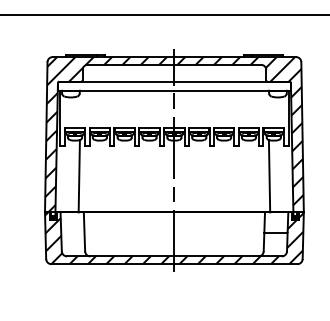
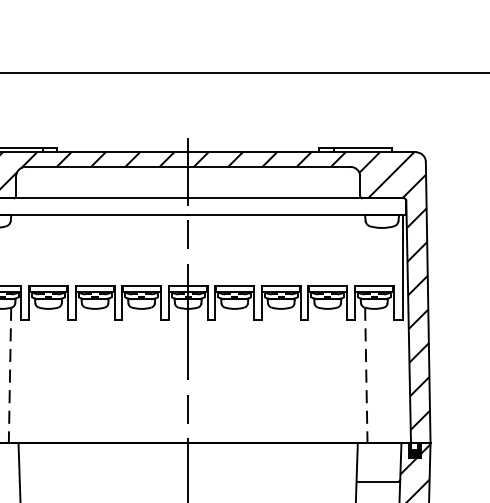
line: (79, 176) -> (10, 375), solid -> dashed
line: (269, 176) -> (366, 375), solid -> dashed

